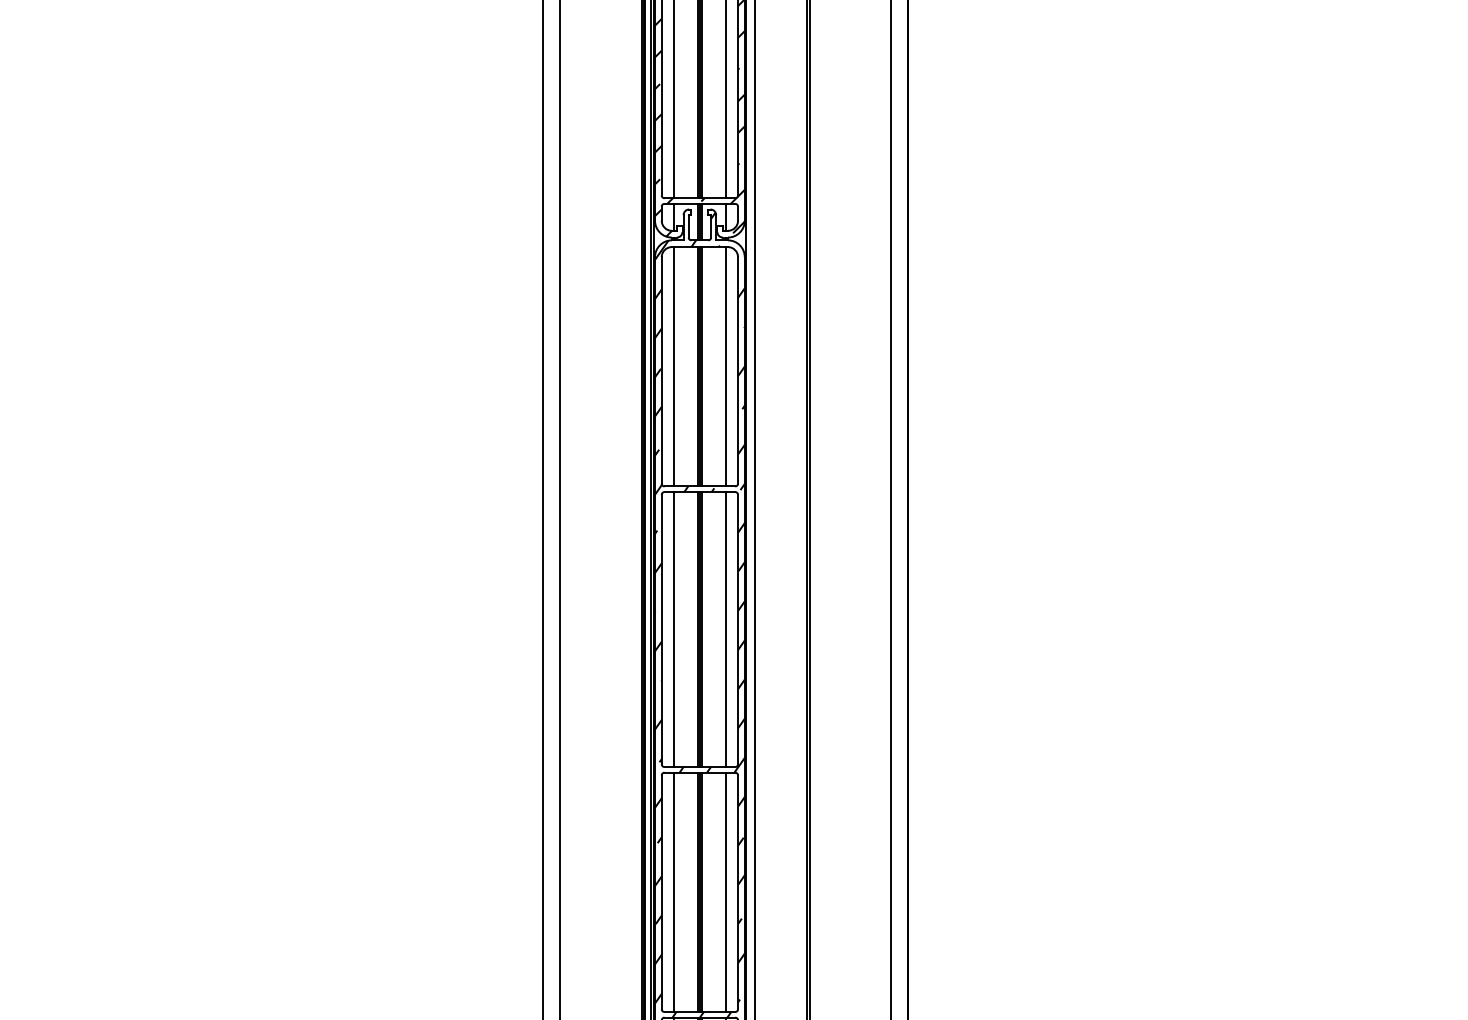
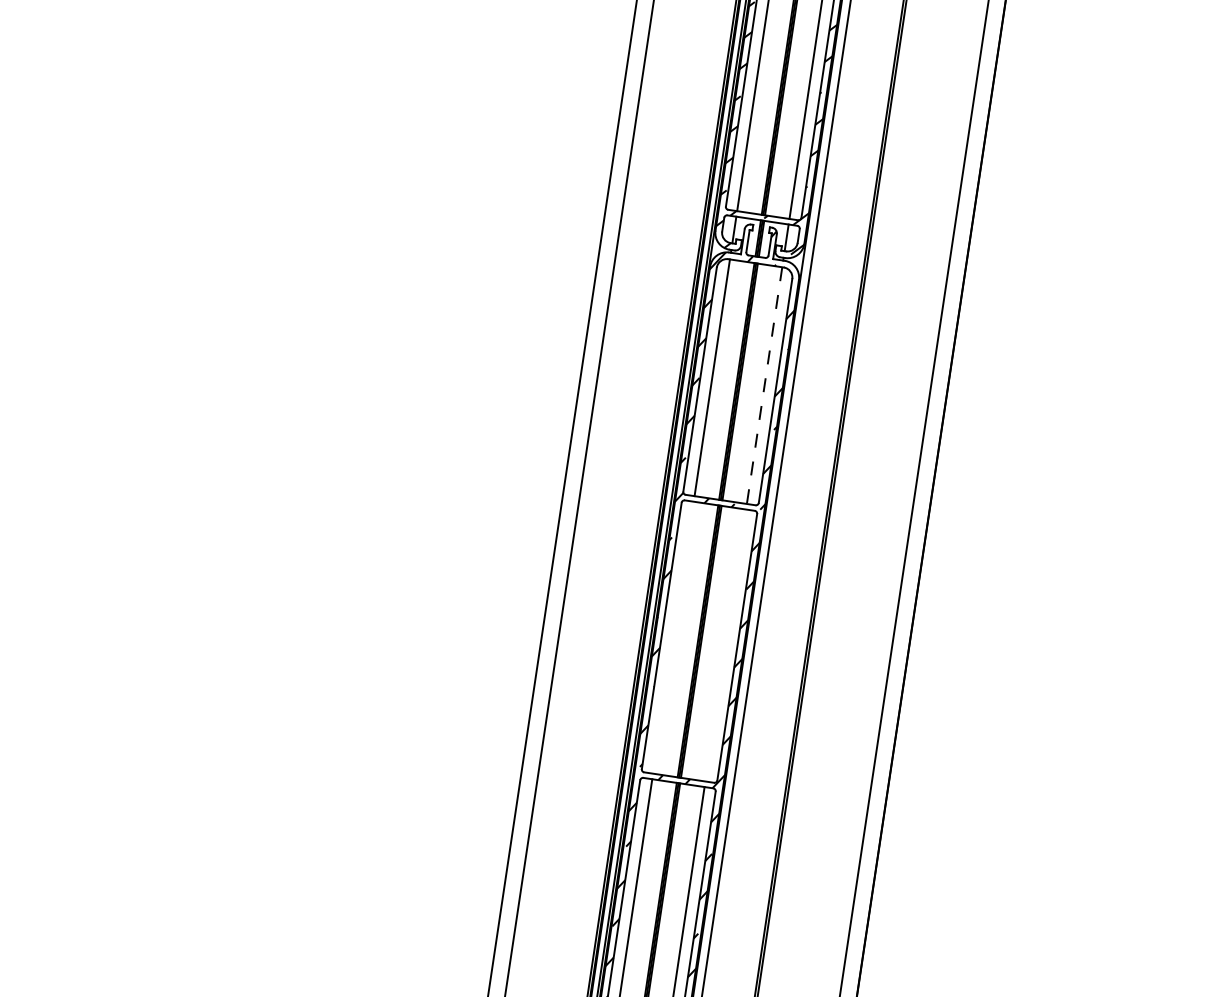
line: (726, 366) -> (764, 385), solid -> dashed
line: (673, 629) -> (673, 637), removed
line: (726, 629) -> (725, 645), removed

